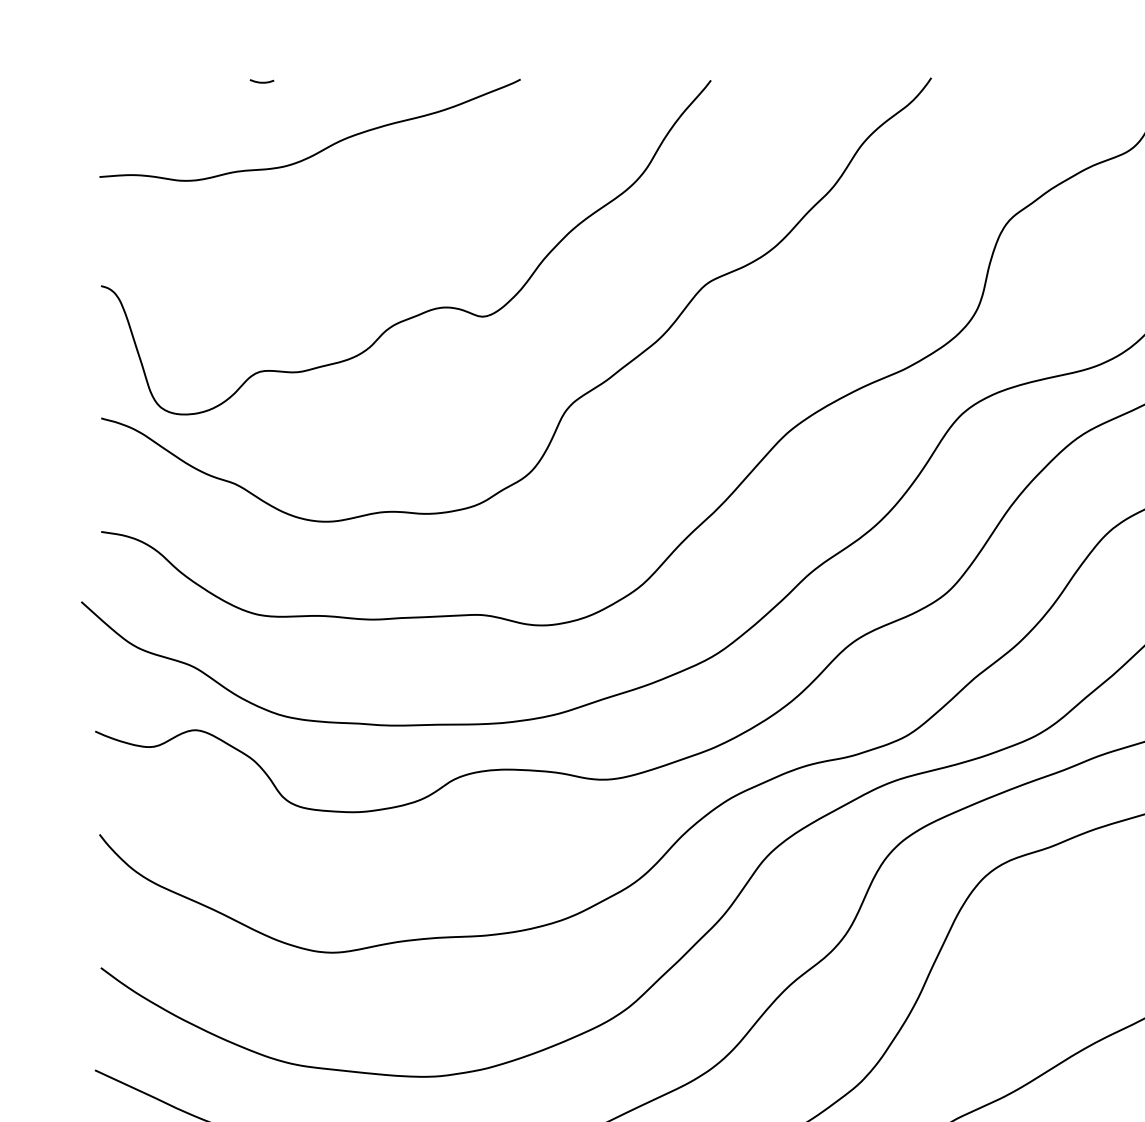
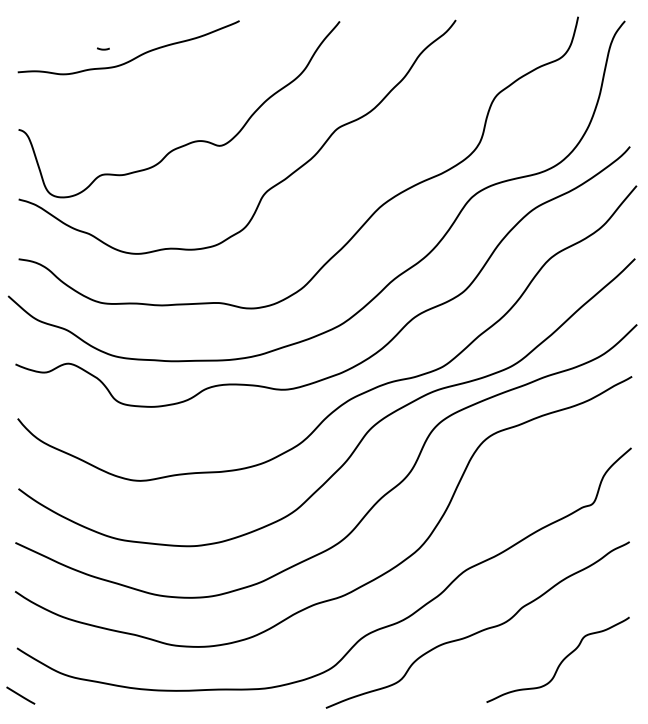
curve: (262, 80) -> (103, 48), moved

